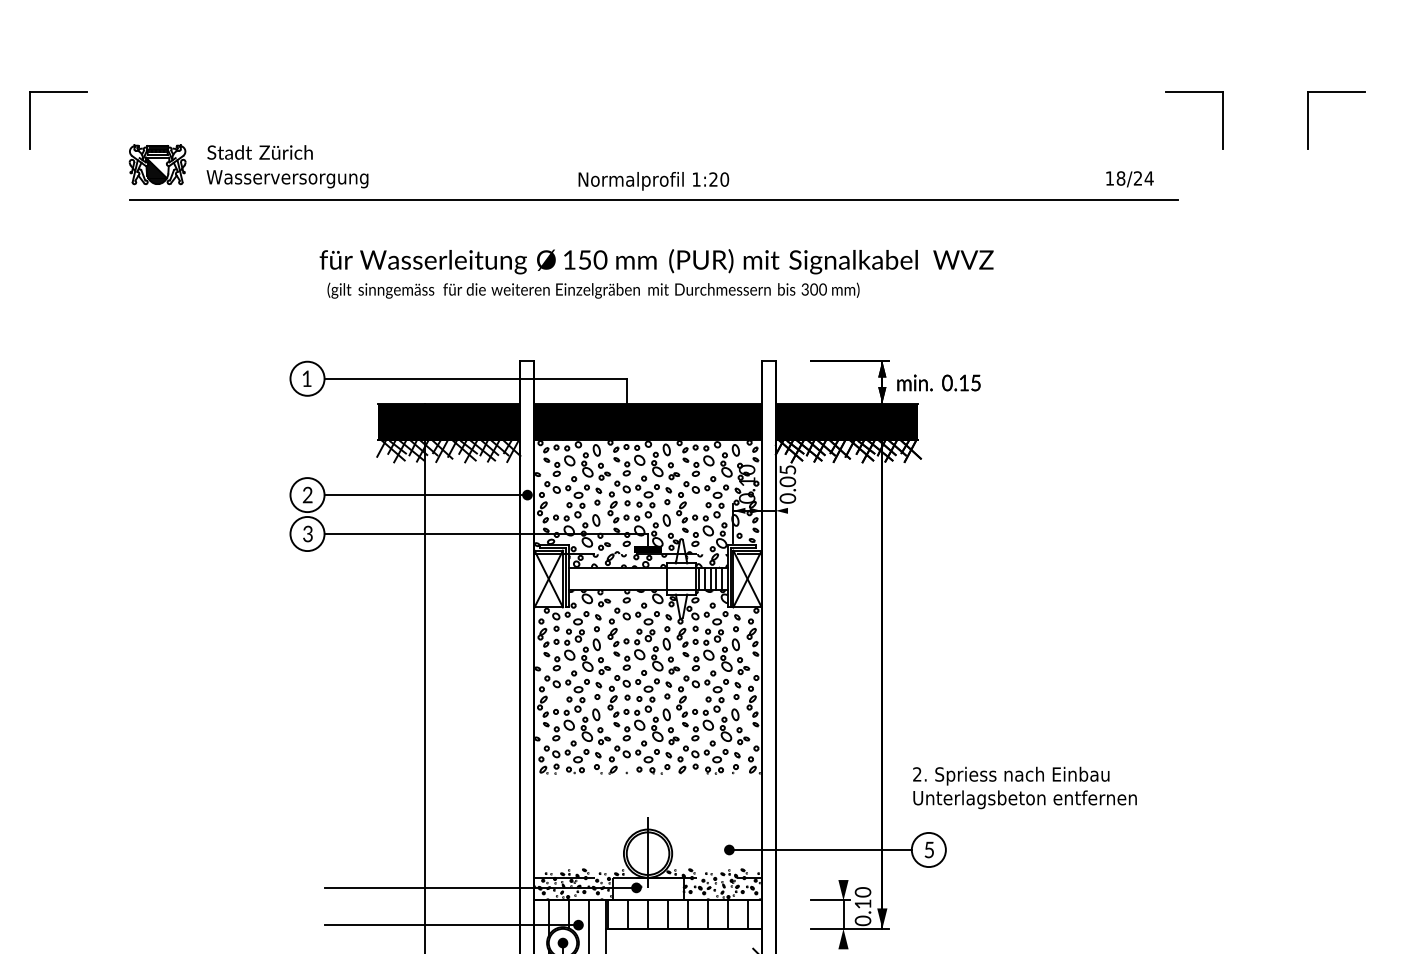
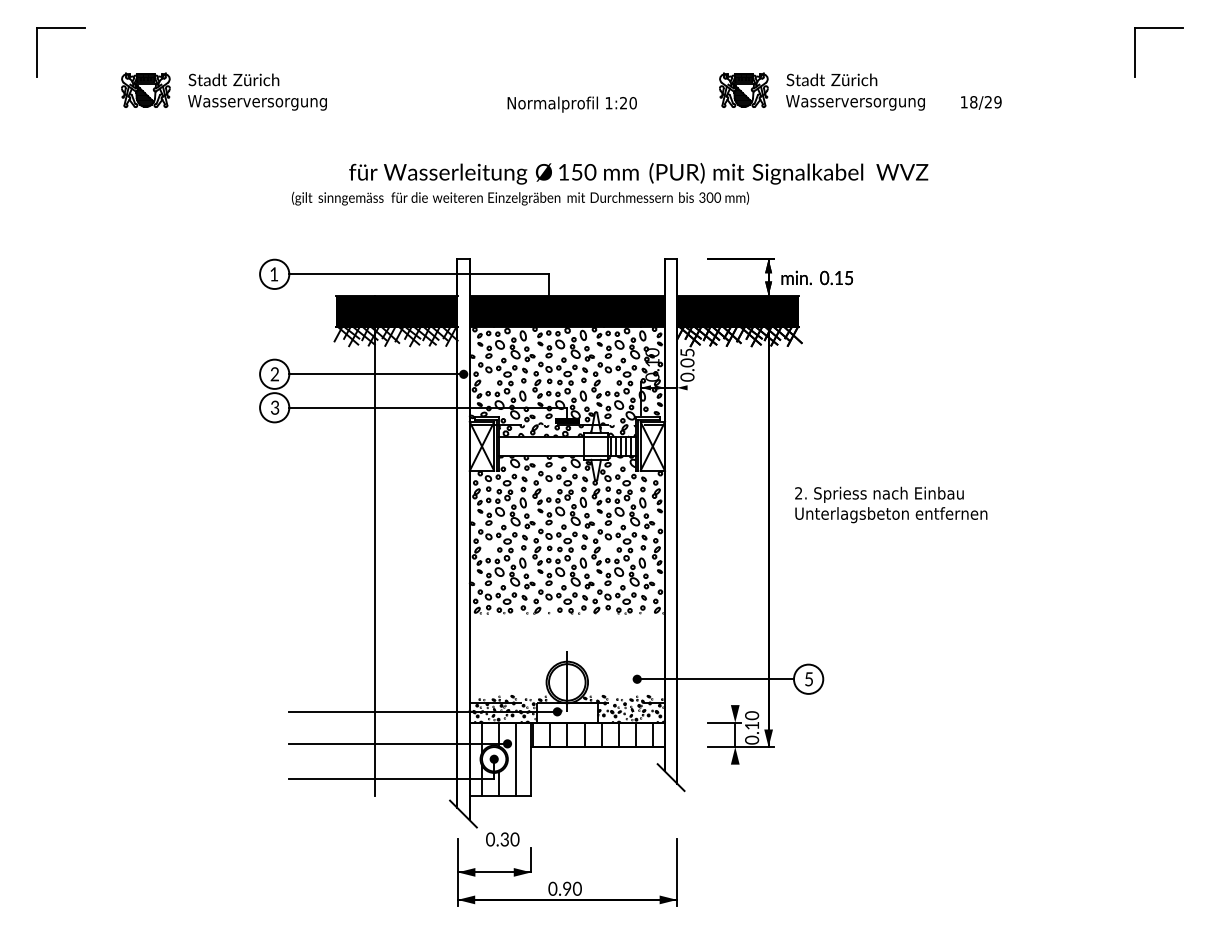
part: (1194, 92) -> (1036, 28), removed
part: (943, 165) -> (821, 91), added
text: (1148, 178) -> (997, 102), 18/24 -> 18/29
line: (654, 199) -> (572, 120), removed
text: (656, 261) -> (638, 173), moved
text: (1025, 787) -> (891, 504), moved

